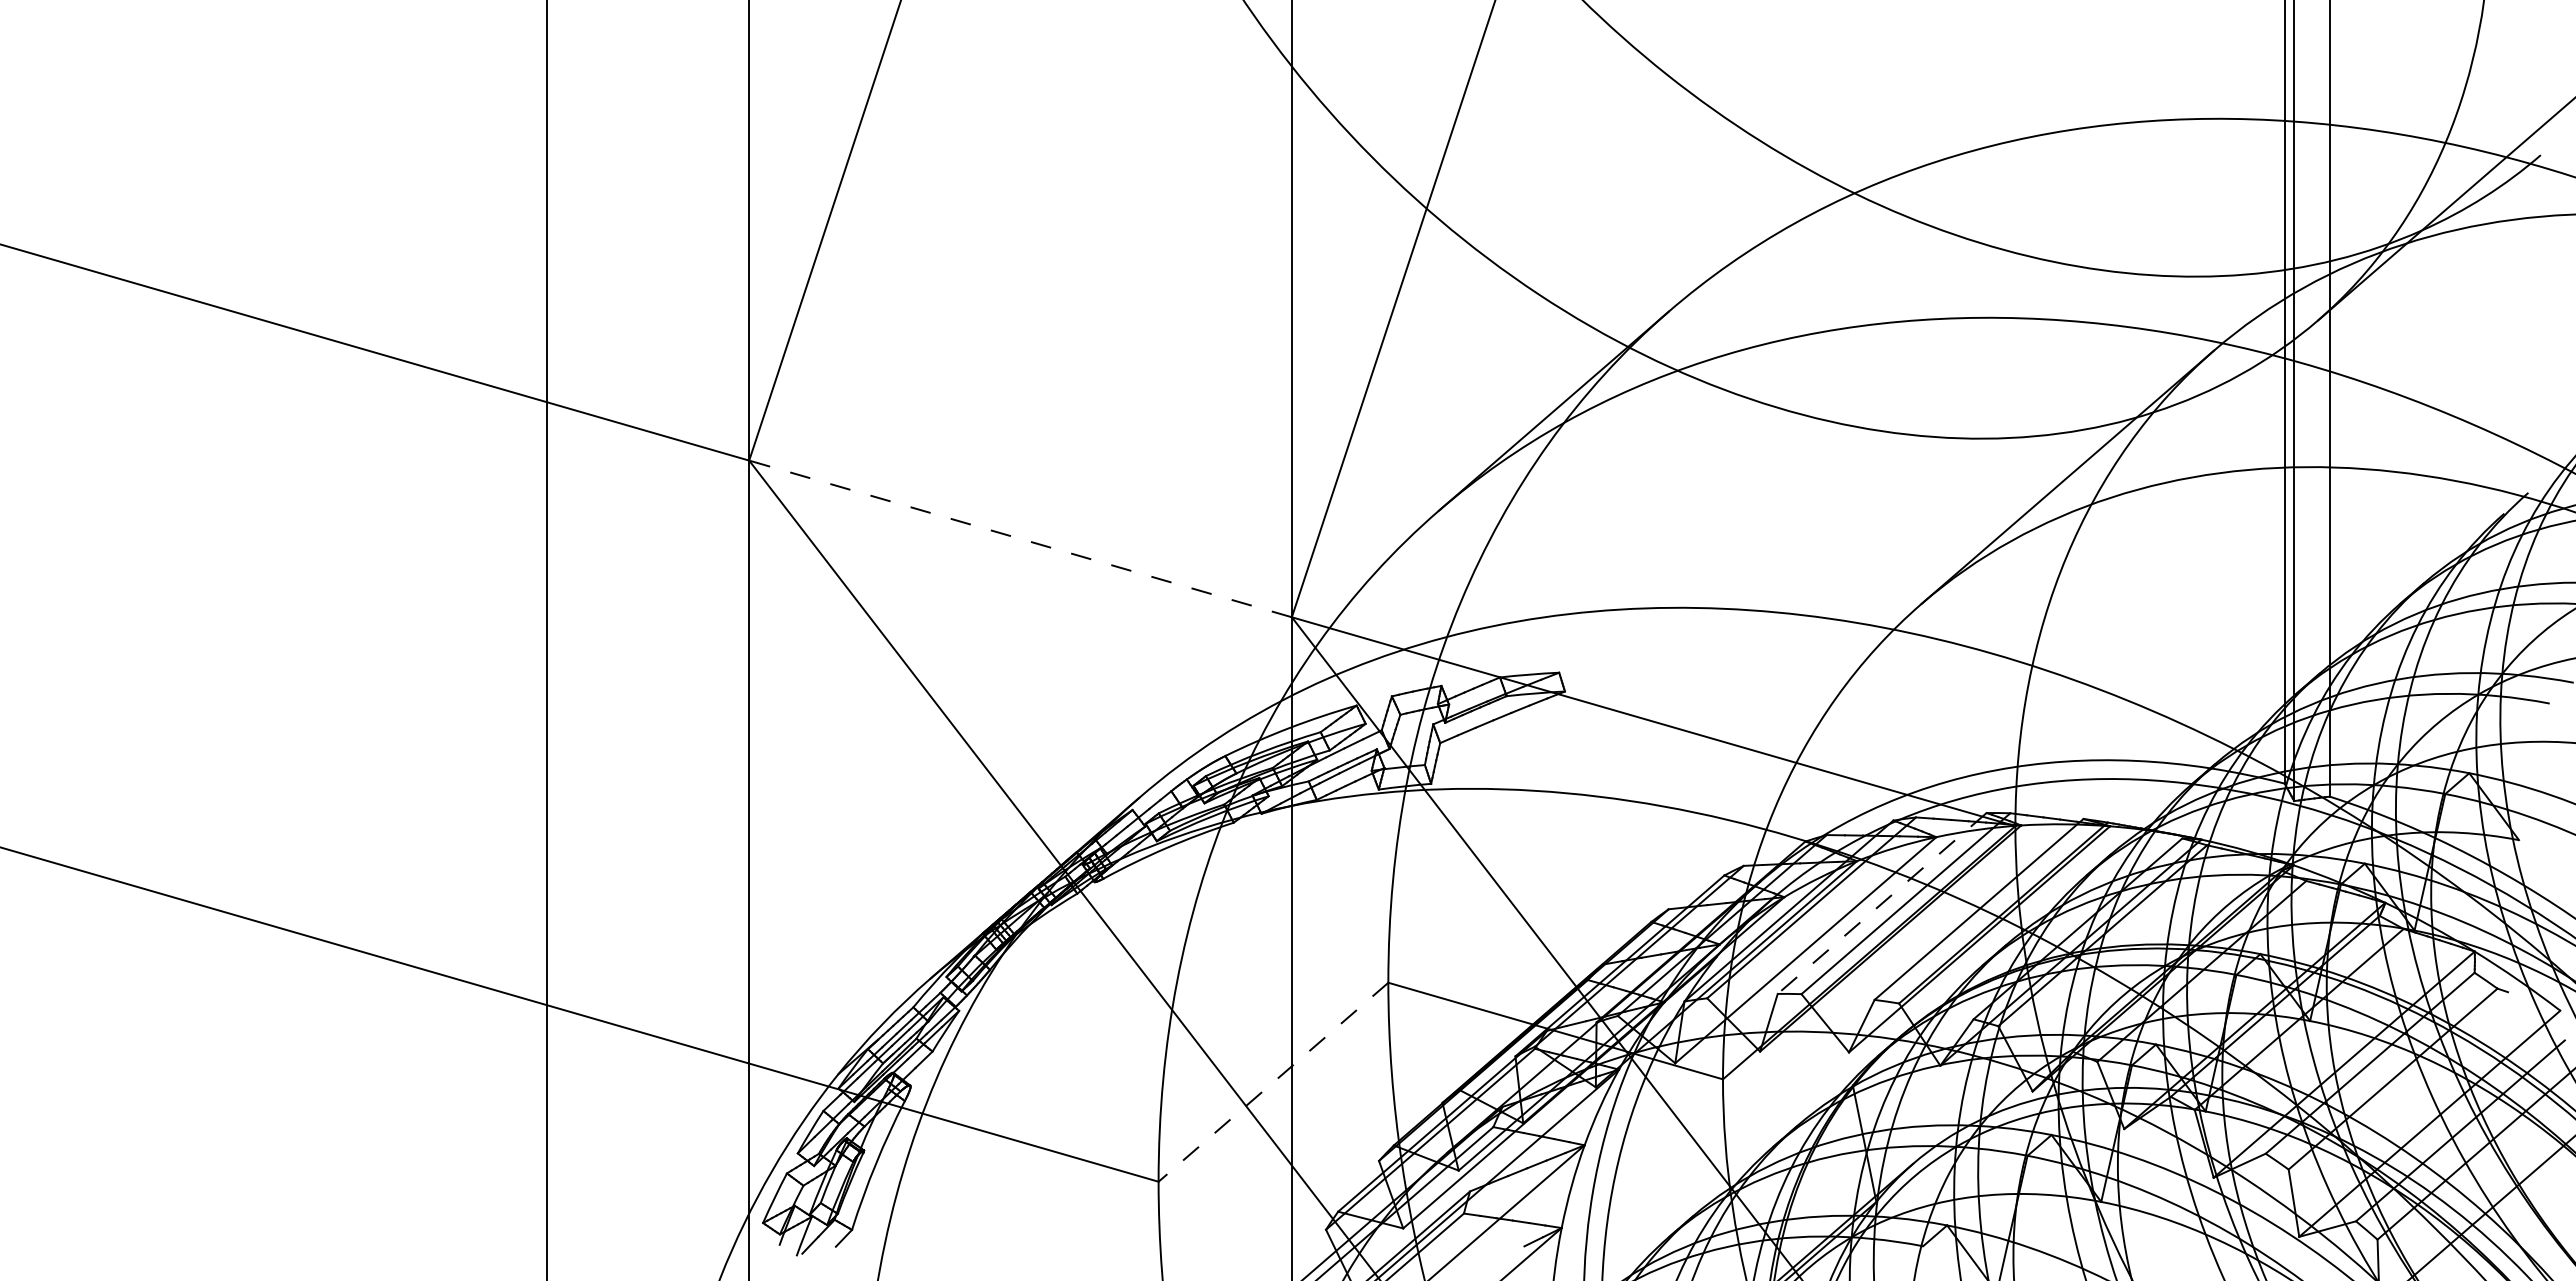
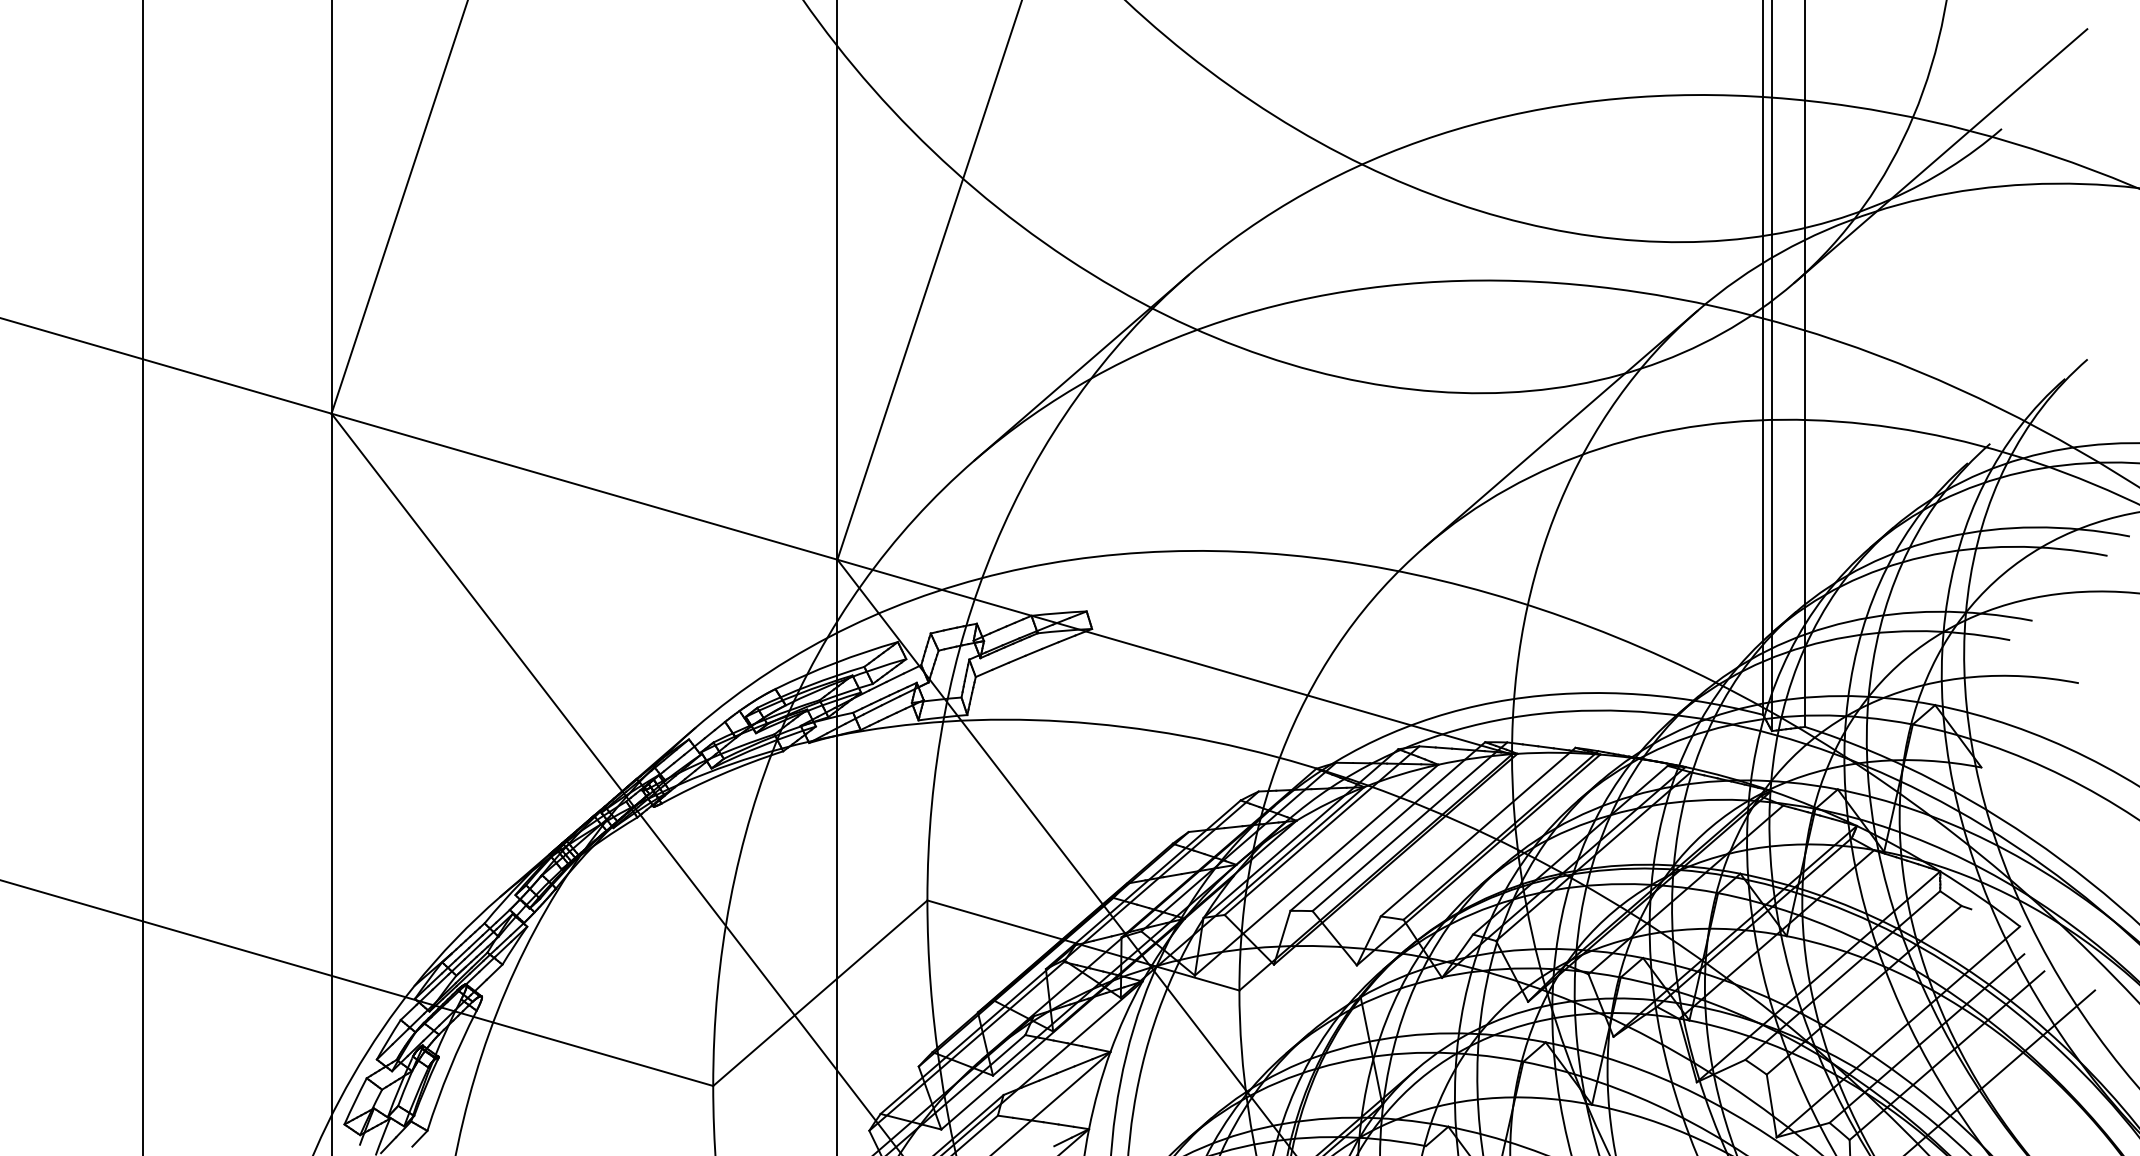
line: (1020, 538) -> (584, 486), dashed -> solid
line: (1881, 903) -> (1387, 826), dashed -> solid
line: (1273, 1082) -> (820, 993), dashed -> solid

